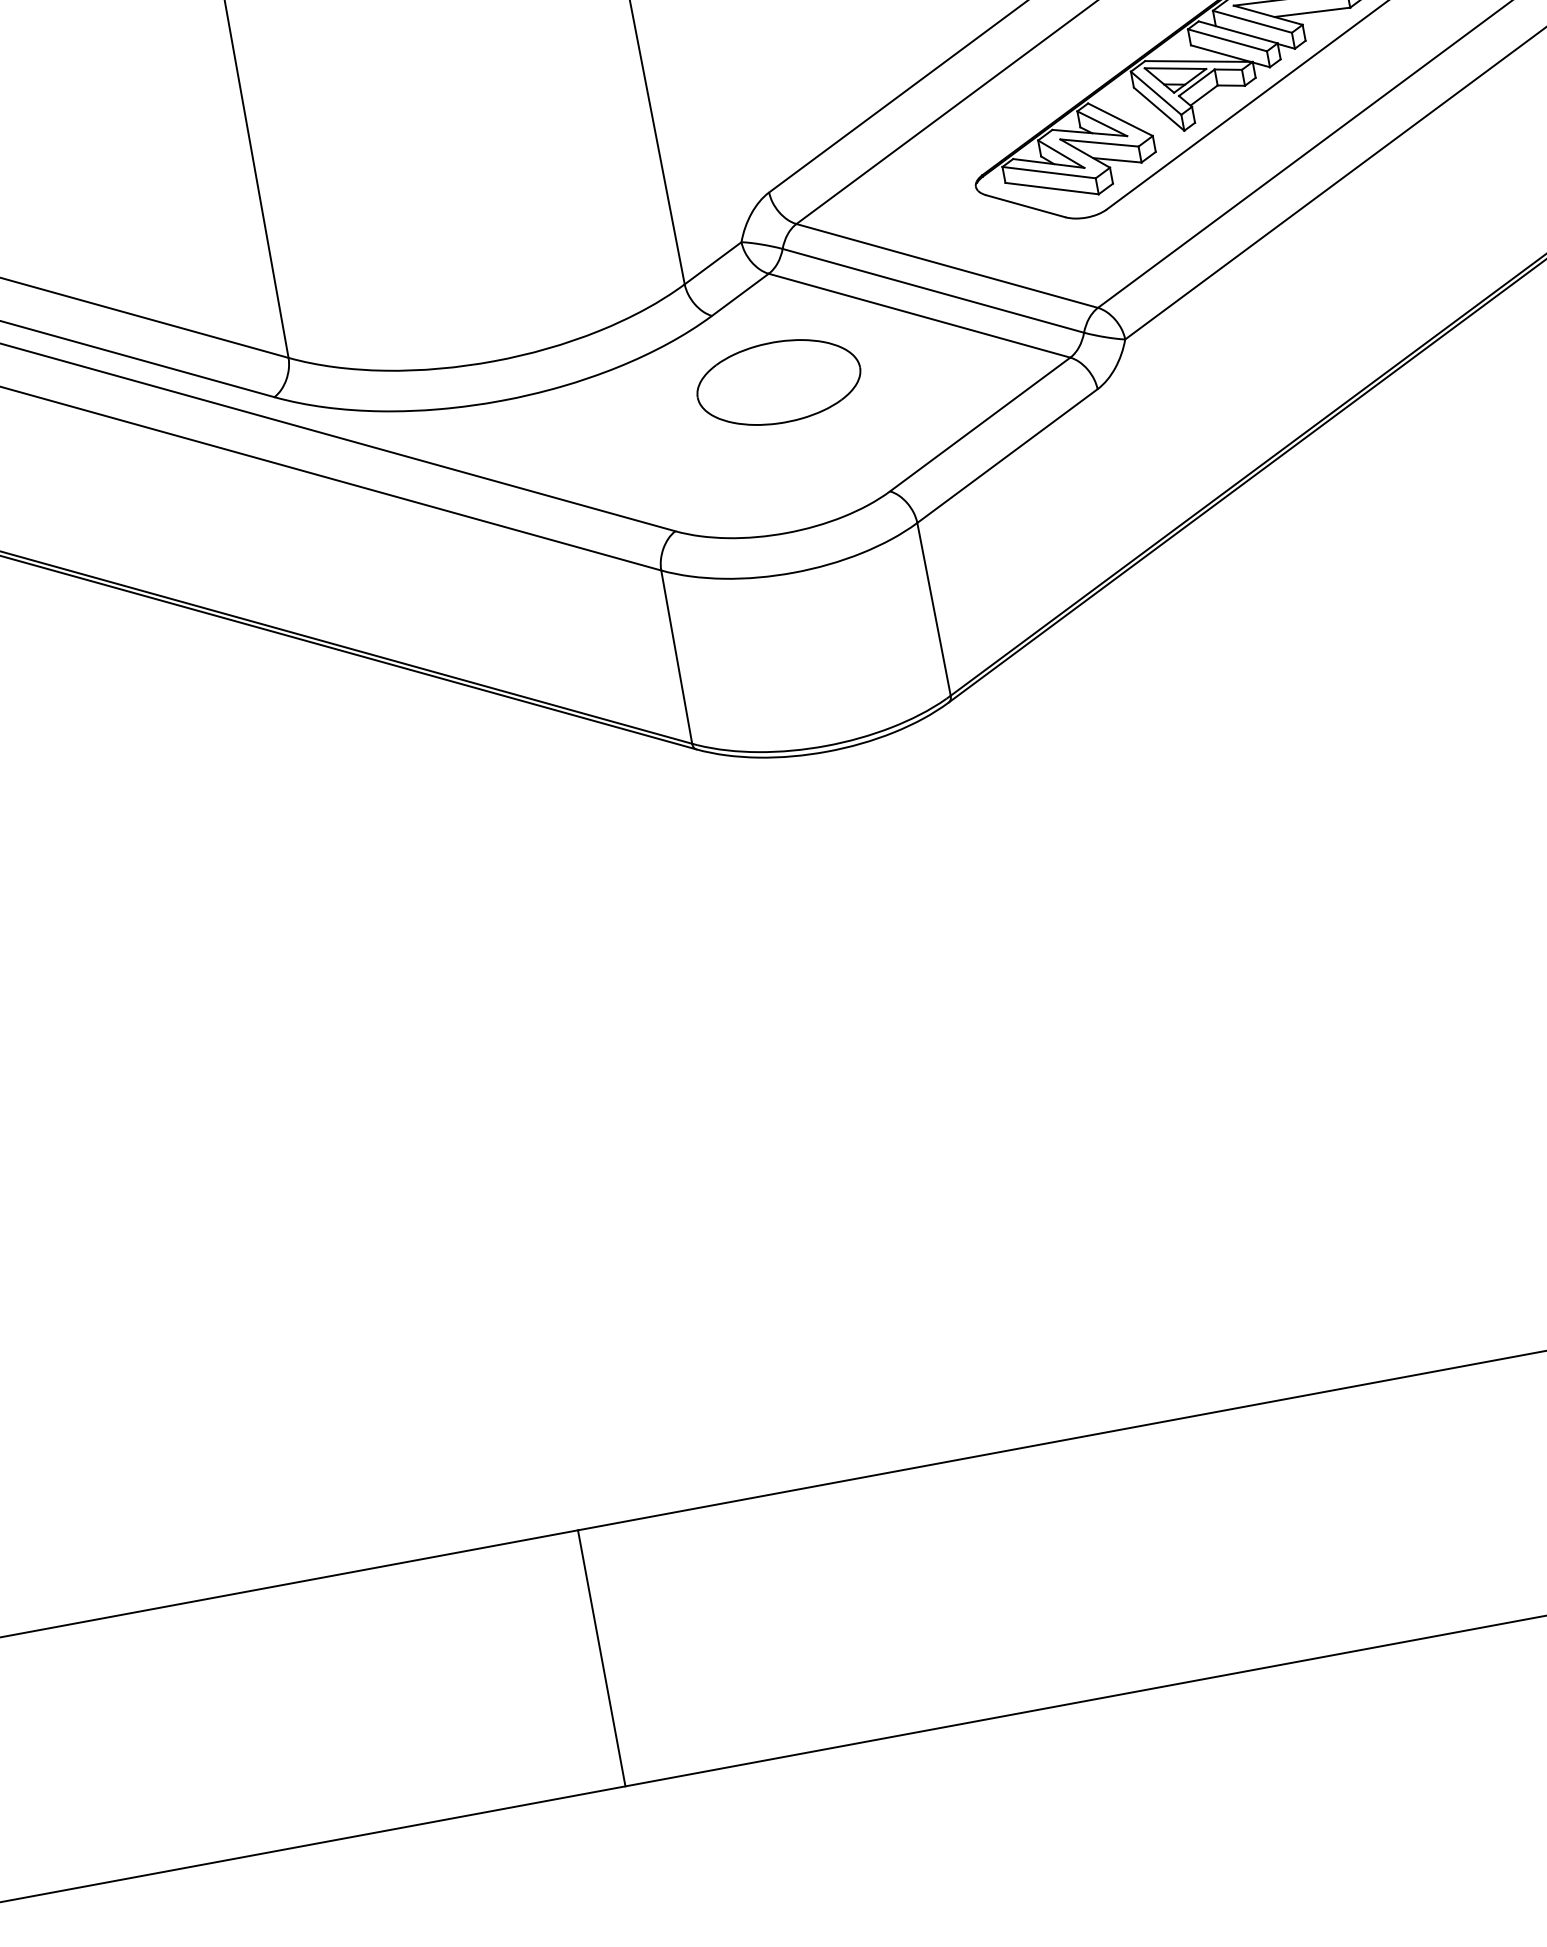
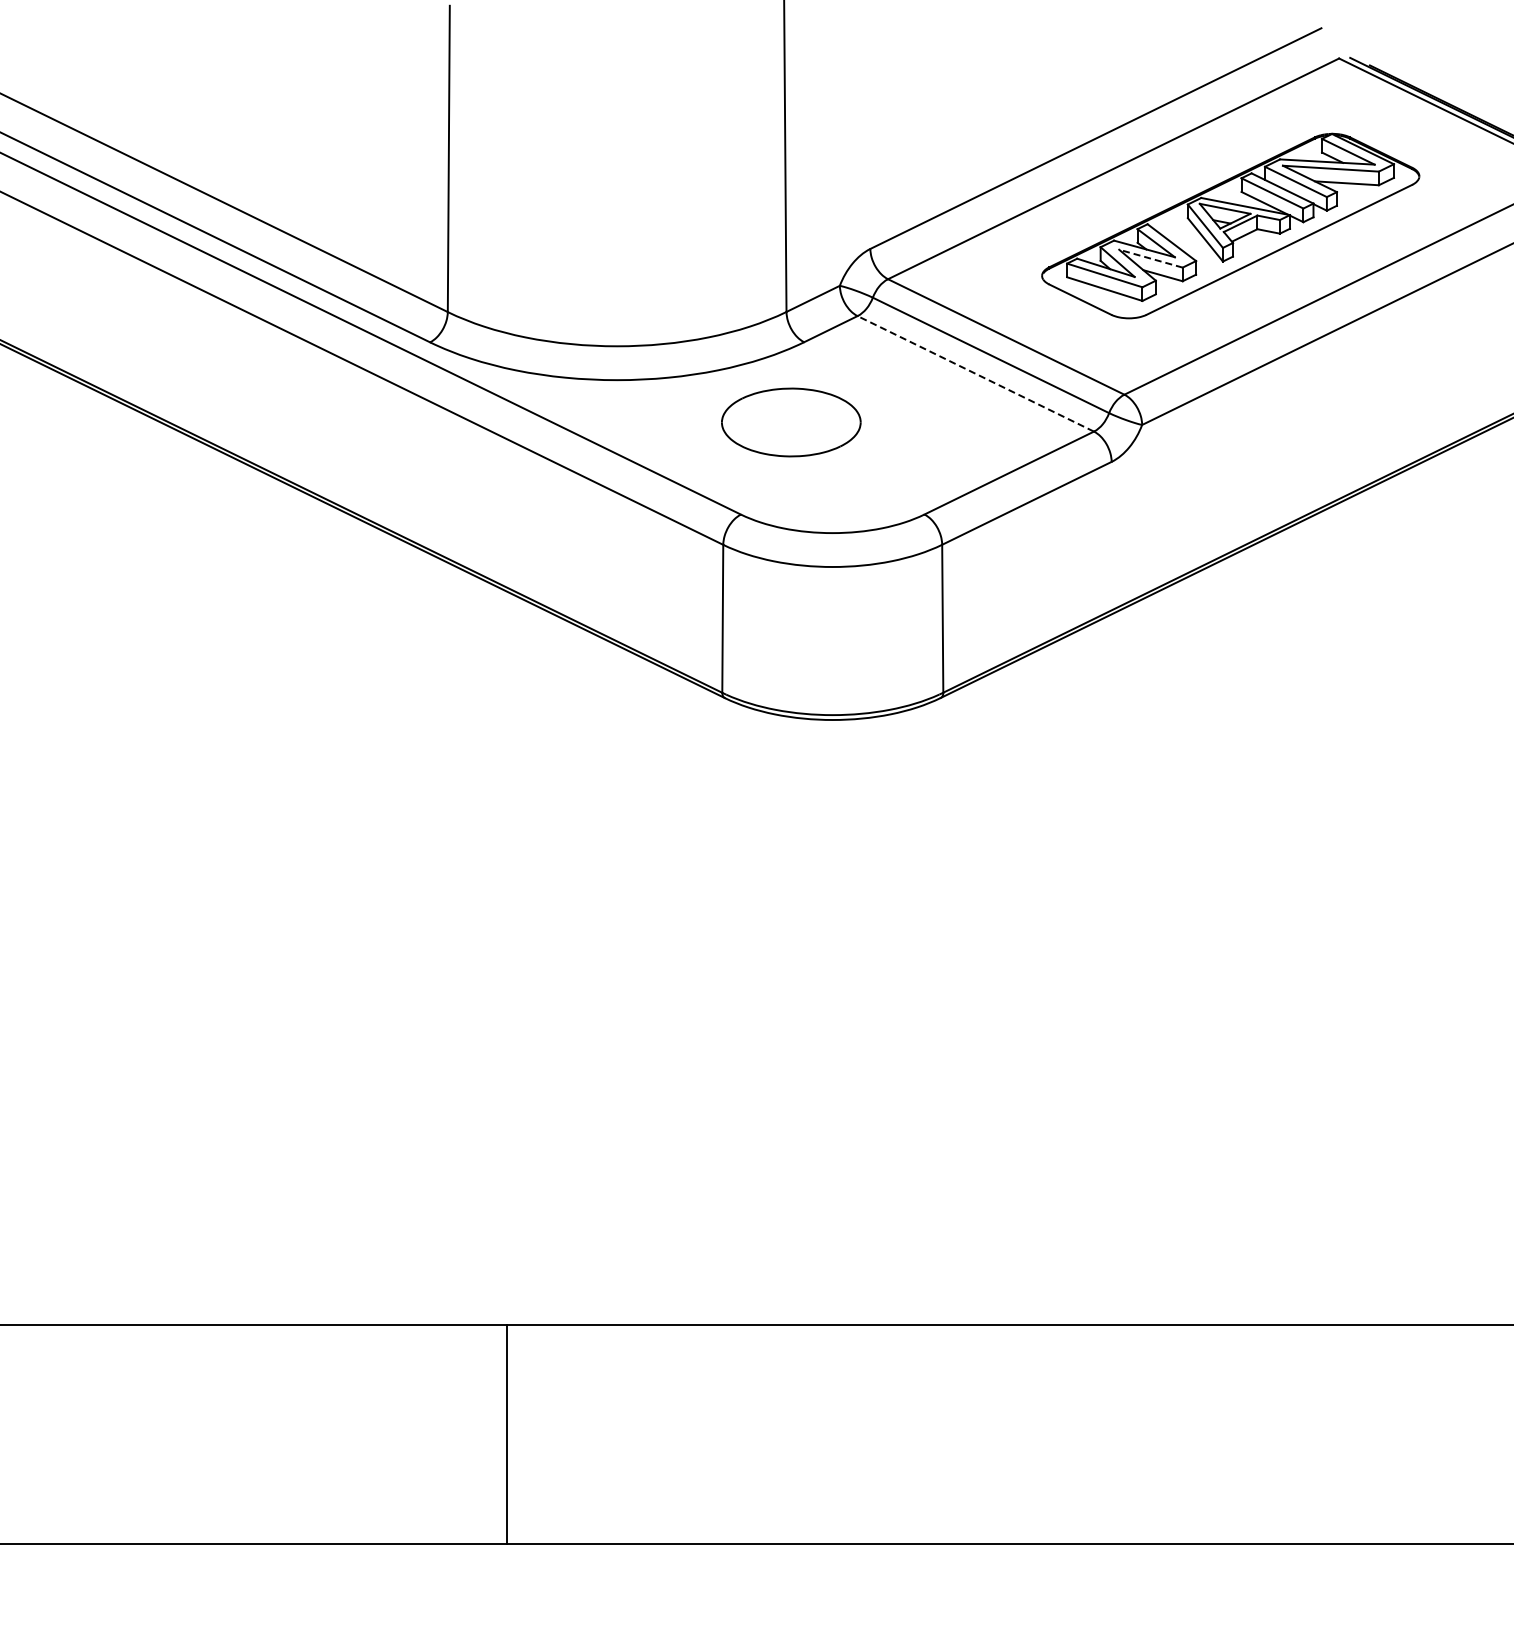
line: (1098, 142) -> (1150, 258), solid -> dashed
line: (919, 315) -> (975, 373), solid -> dashed
part: (779, 382) -> (791, 422), moved

